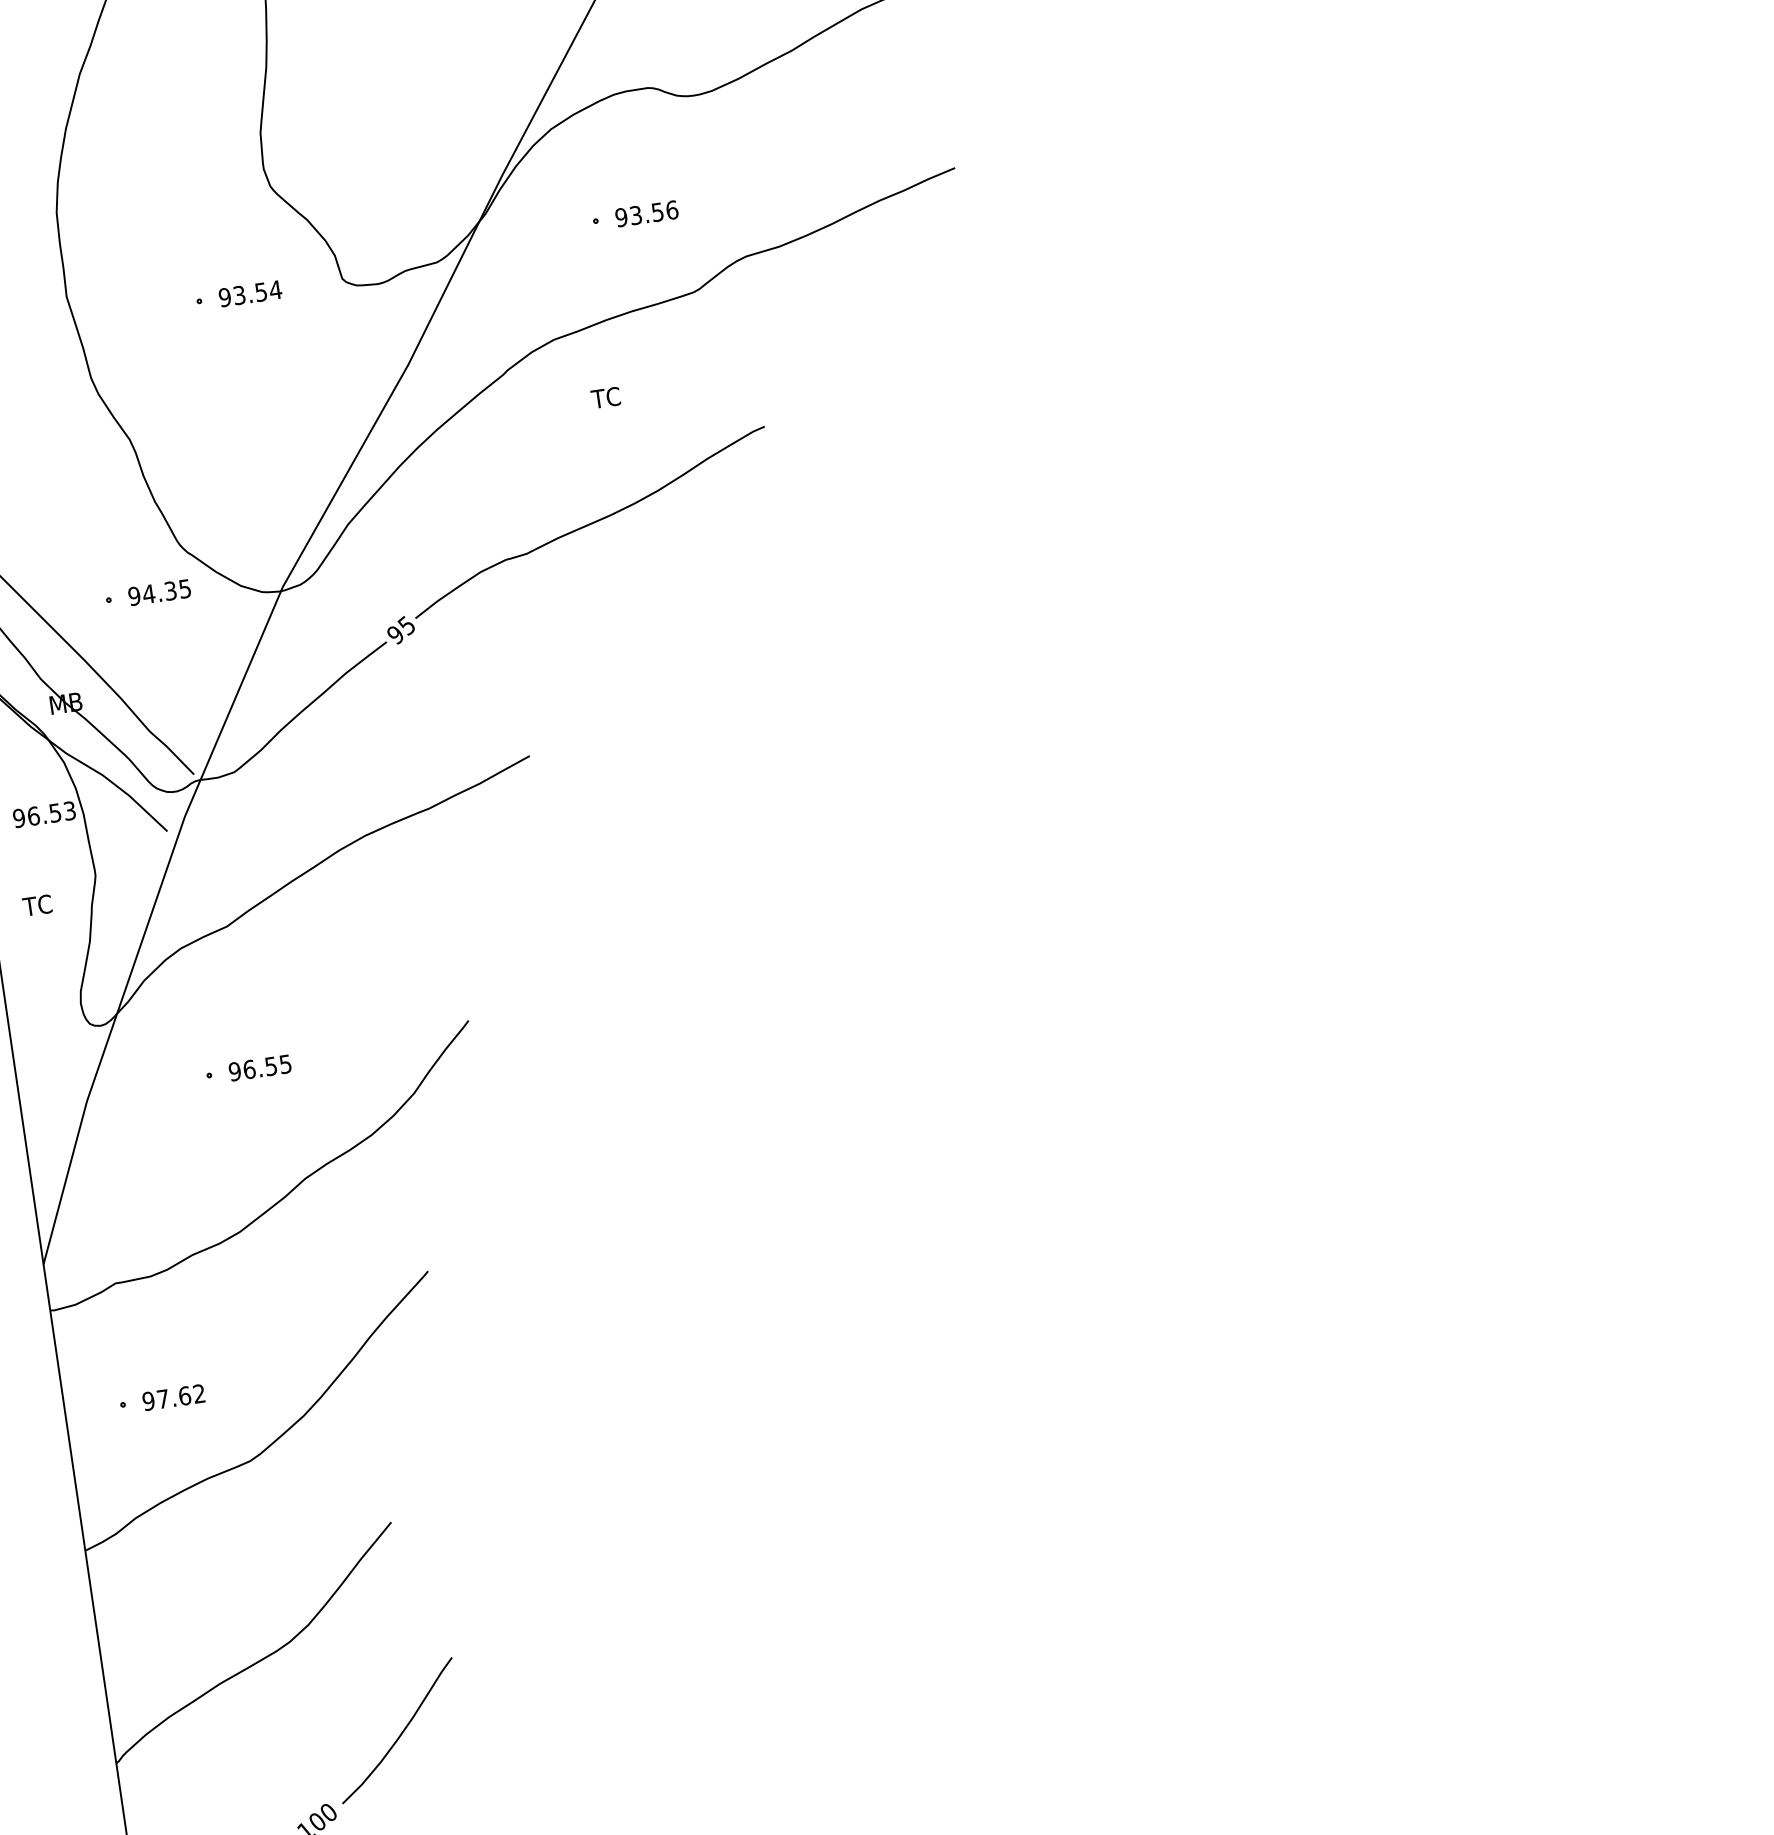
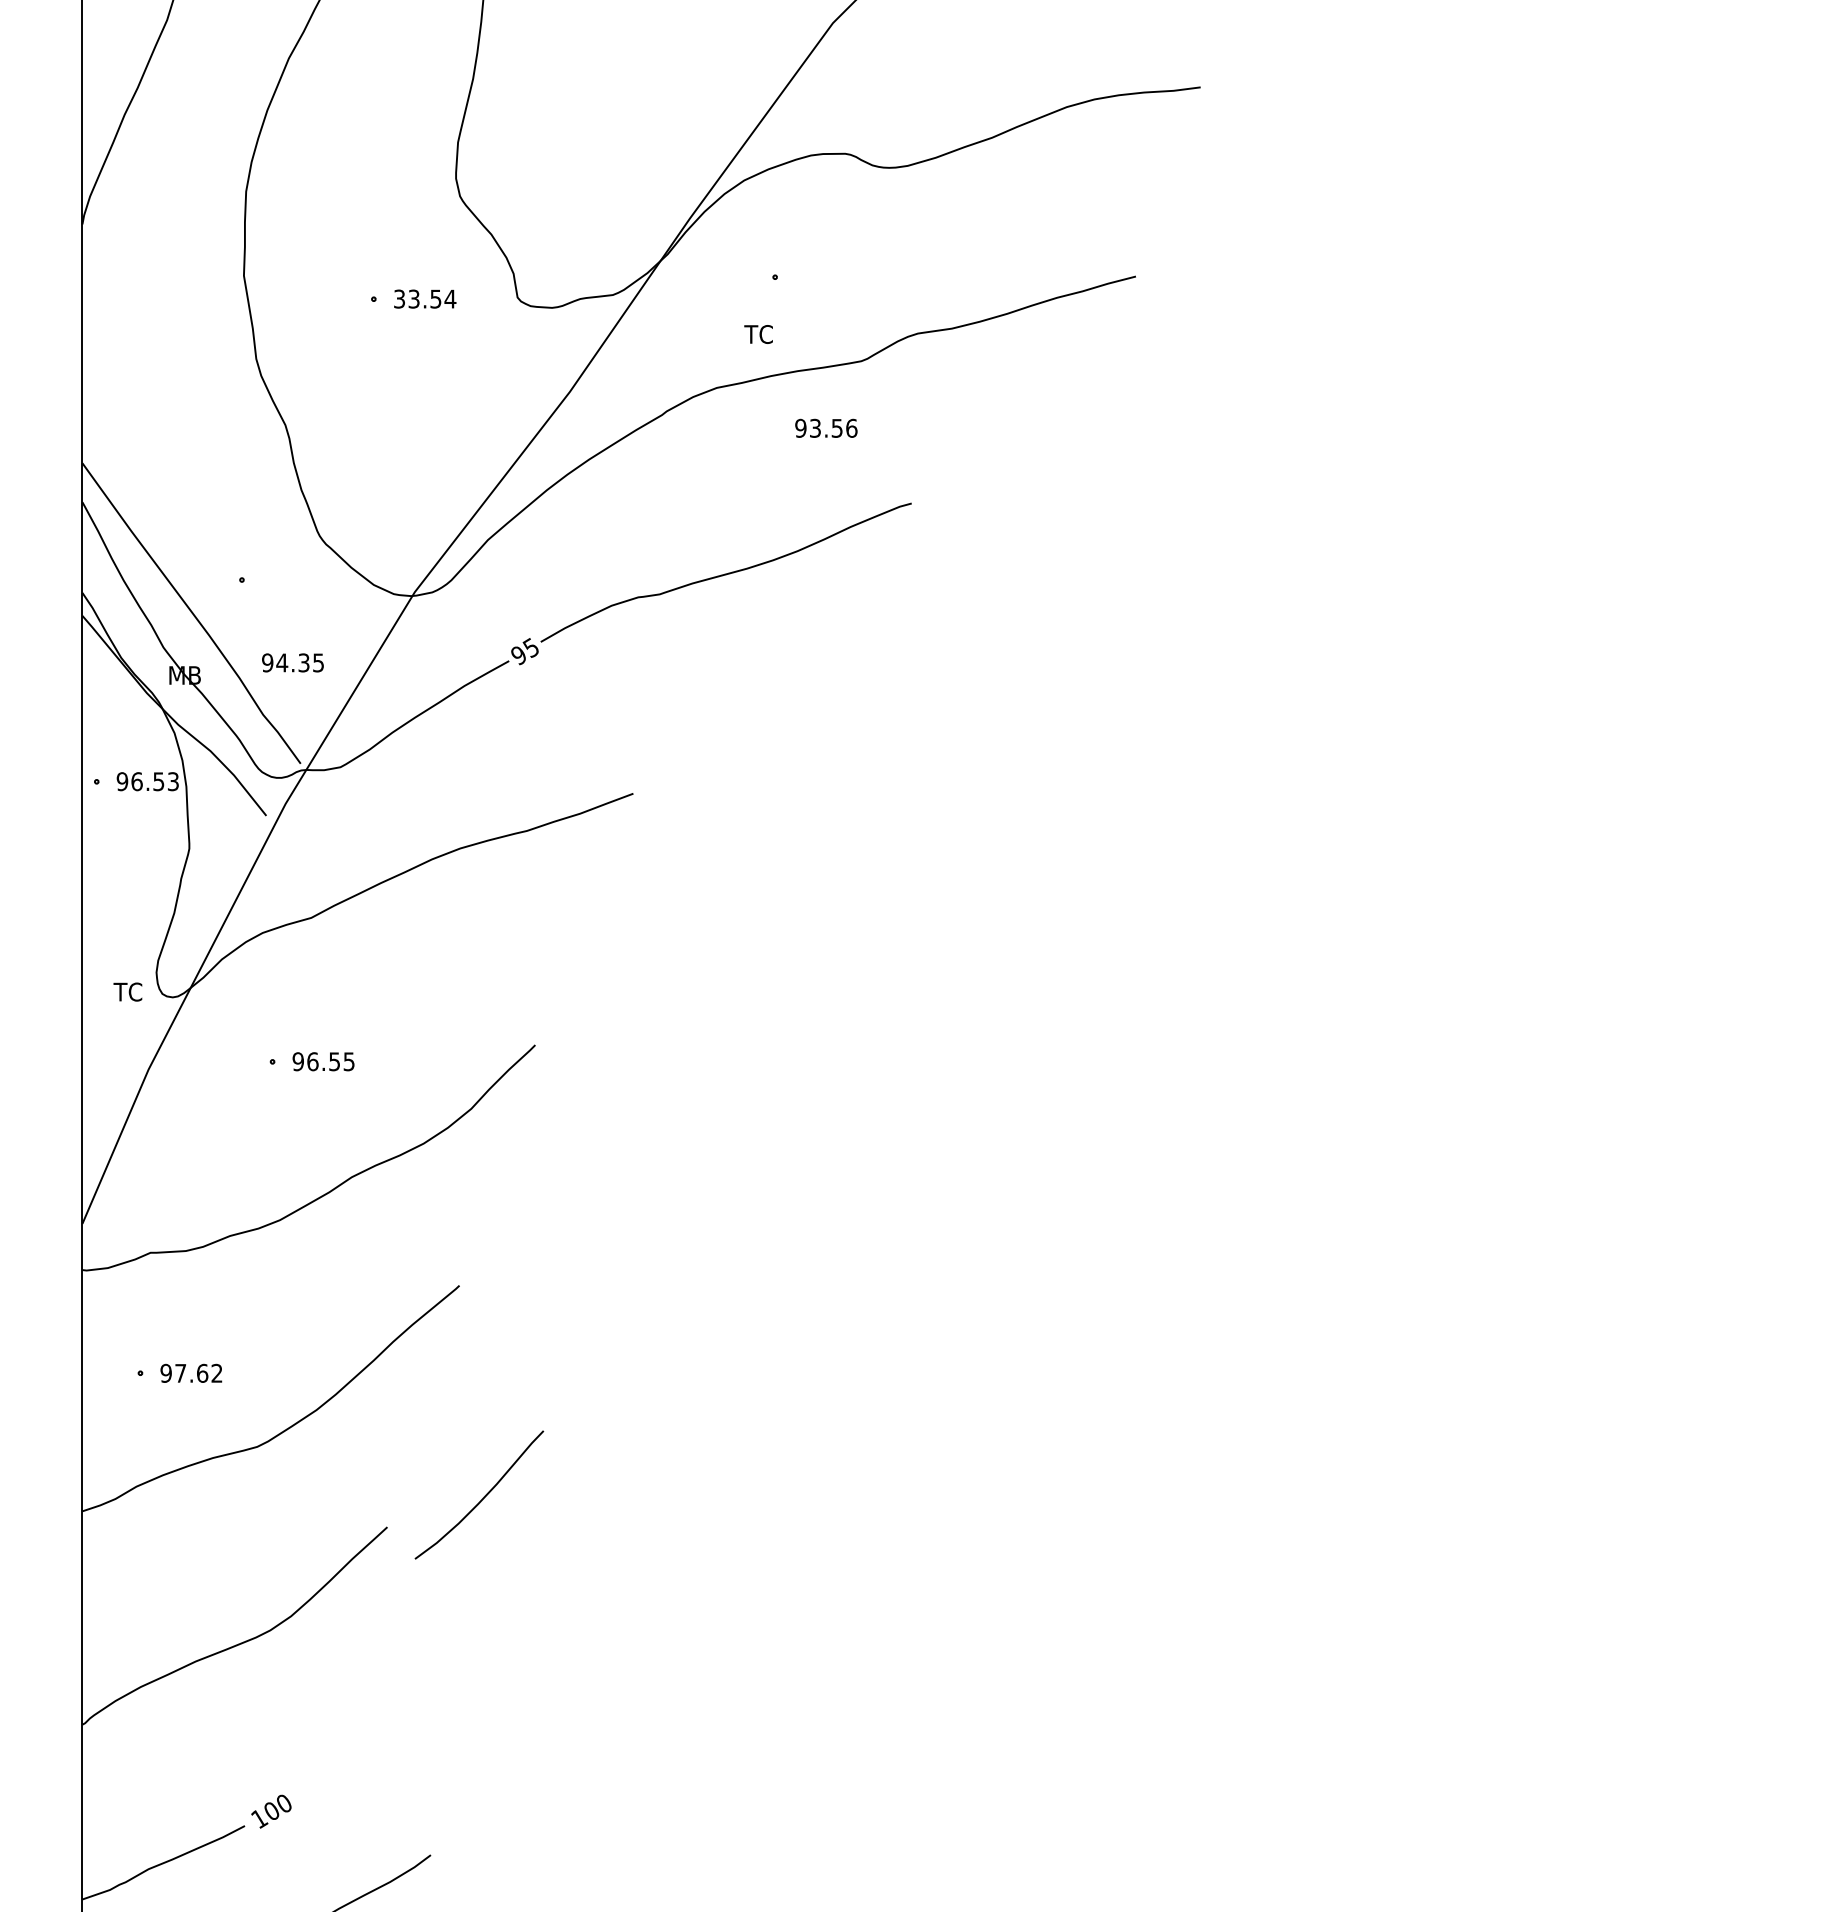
text: (646, 212) -> (826, 427), moved
text: (224, 296) -> (399, 298), 93.54 -> 33.54
text: (605, 397) -> (758, 334), moved
text: (159, 592) -> (292, 662), moved
text: (36, 905) -> (127, 991), moved
curve: (401, 1731) -> (483, 1496), moved

